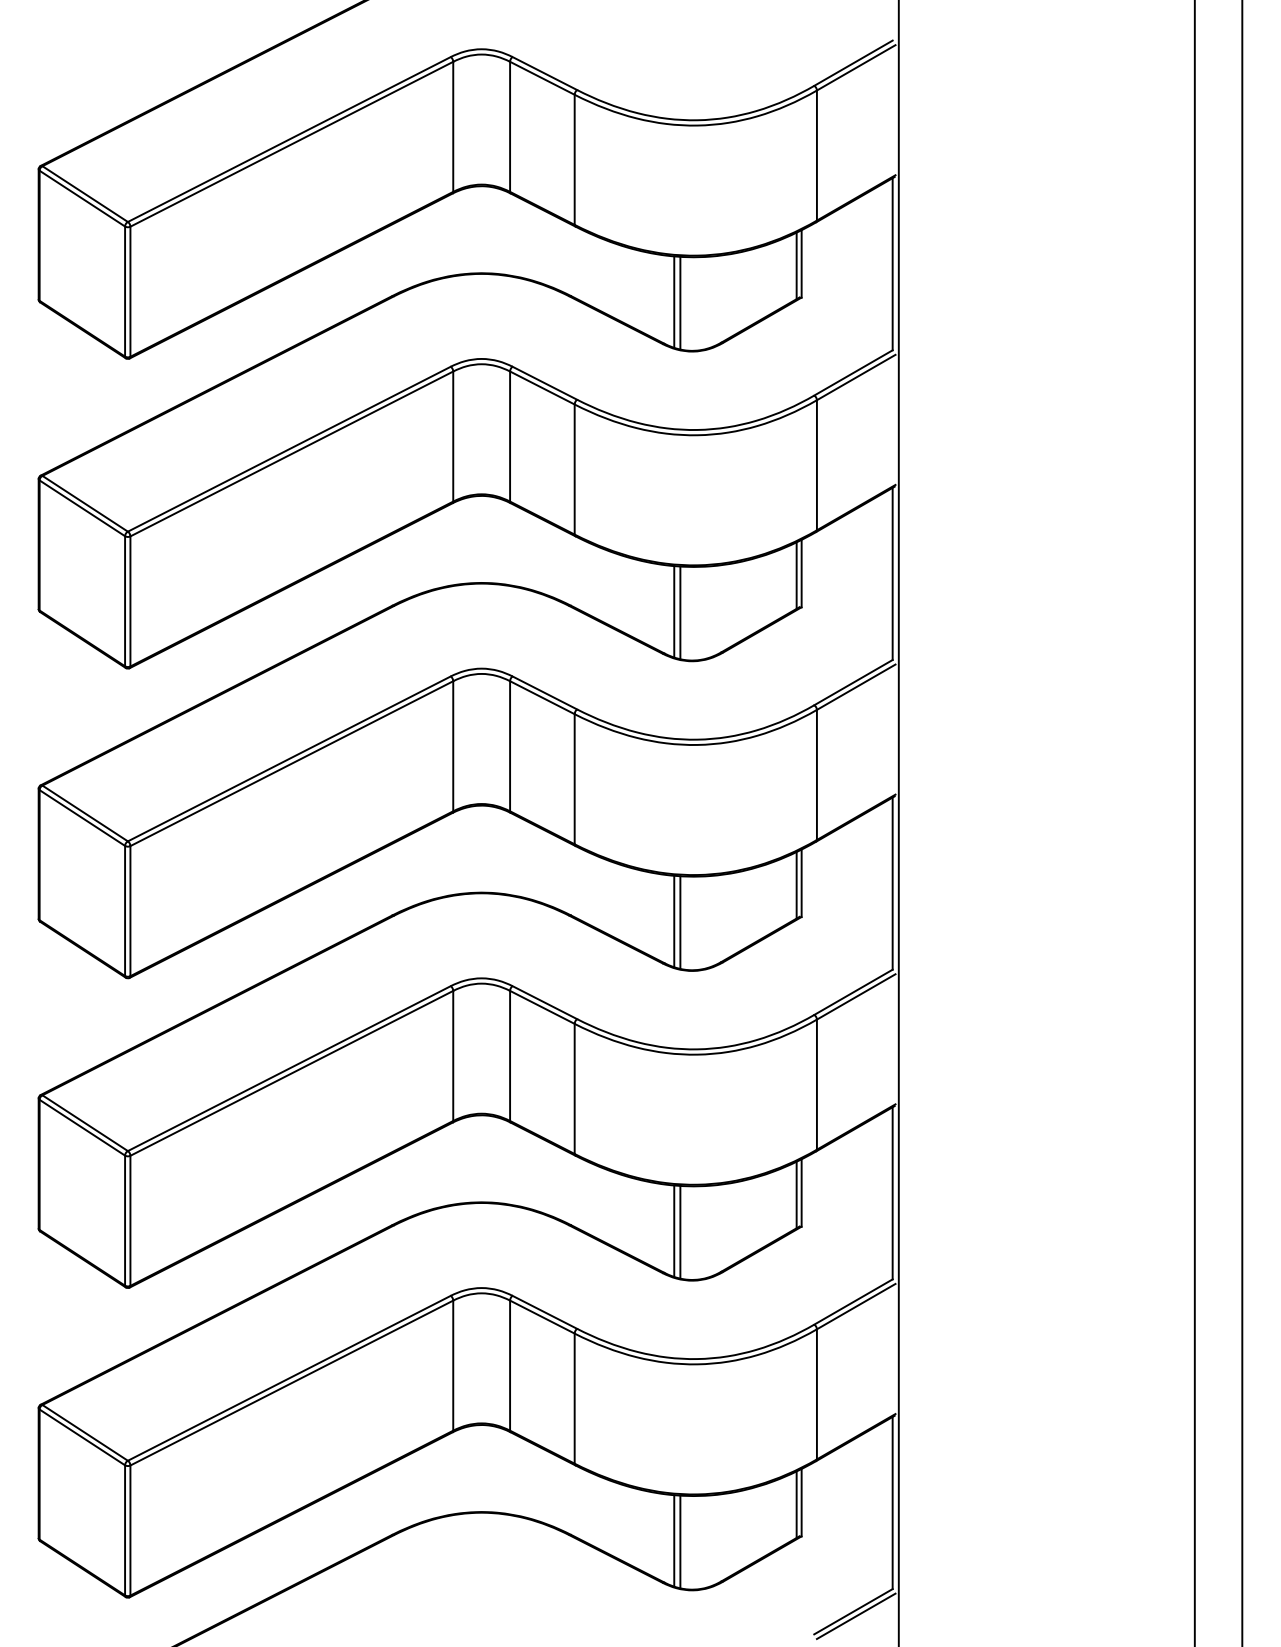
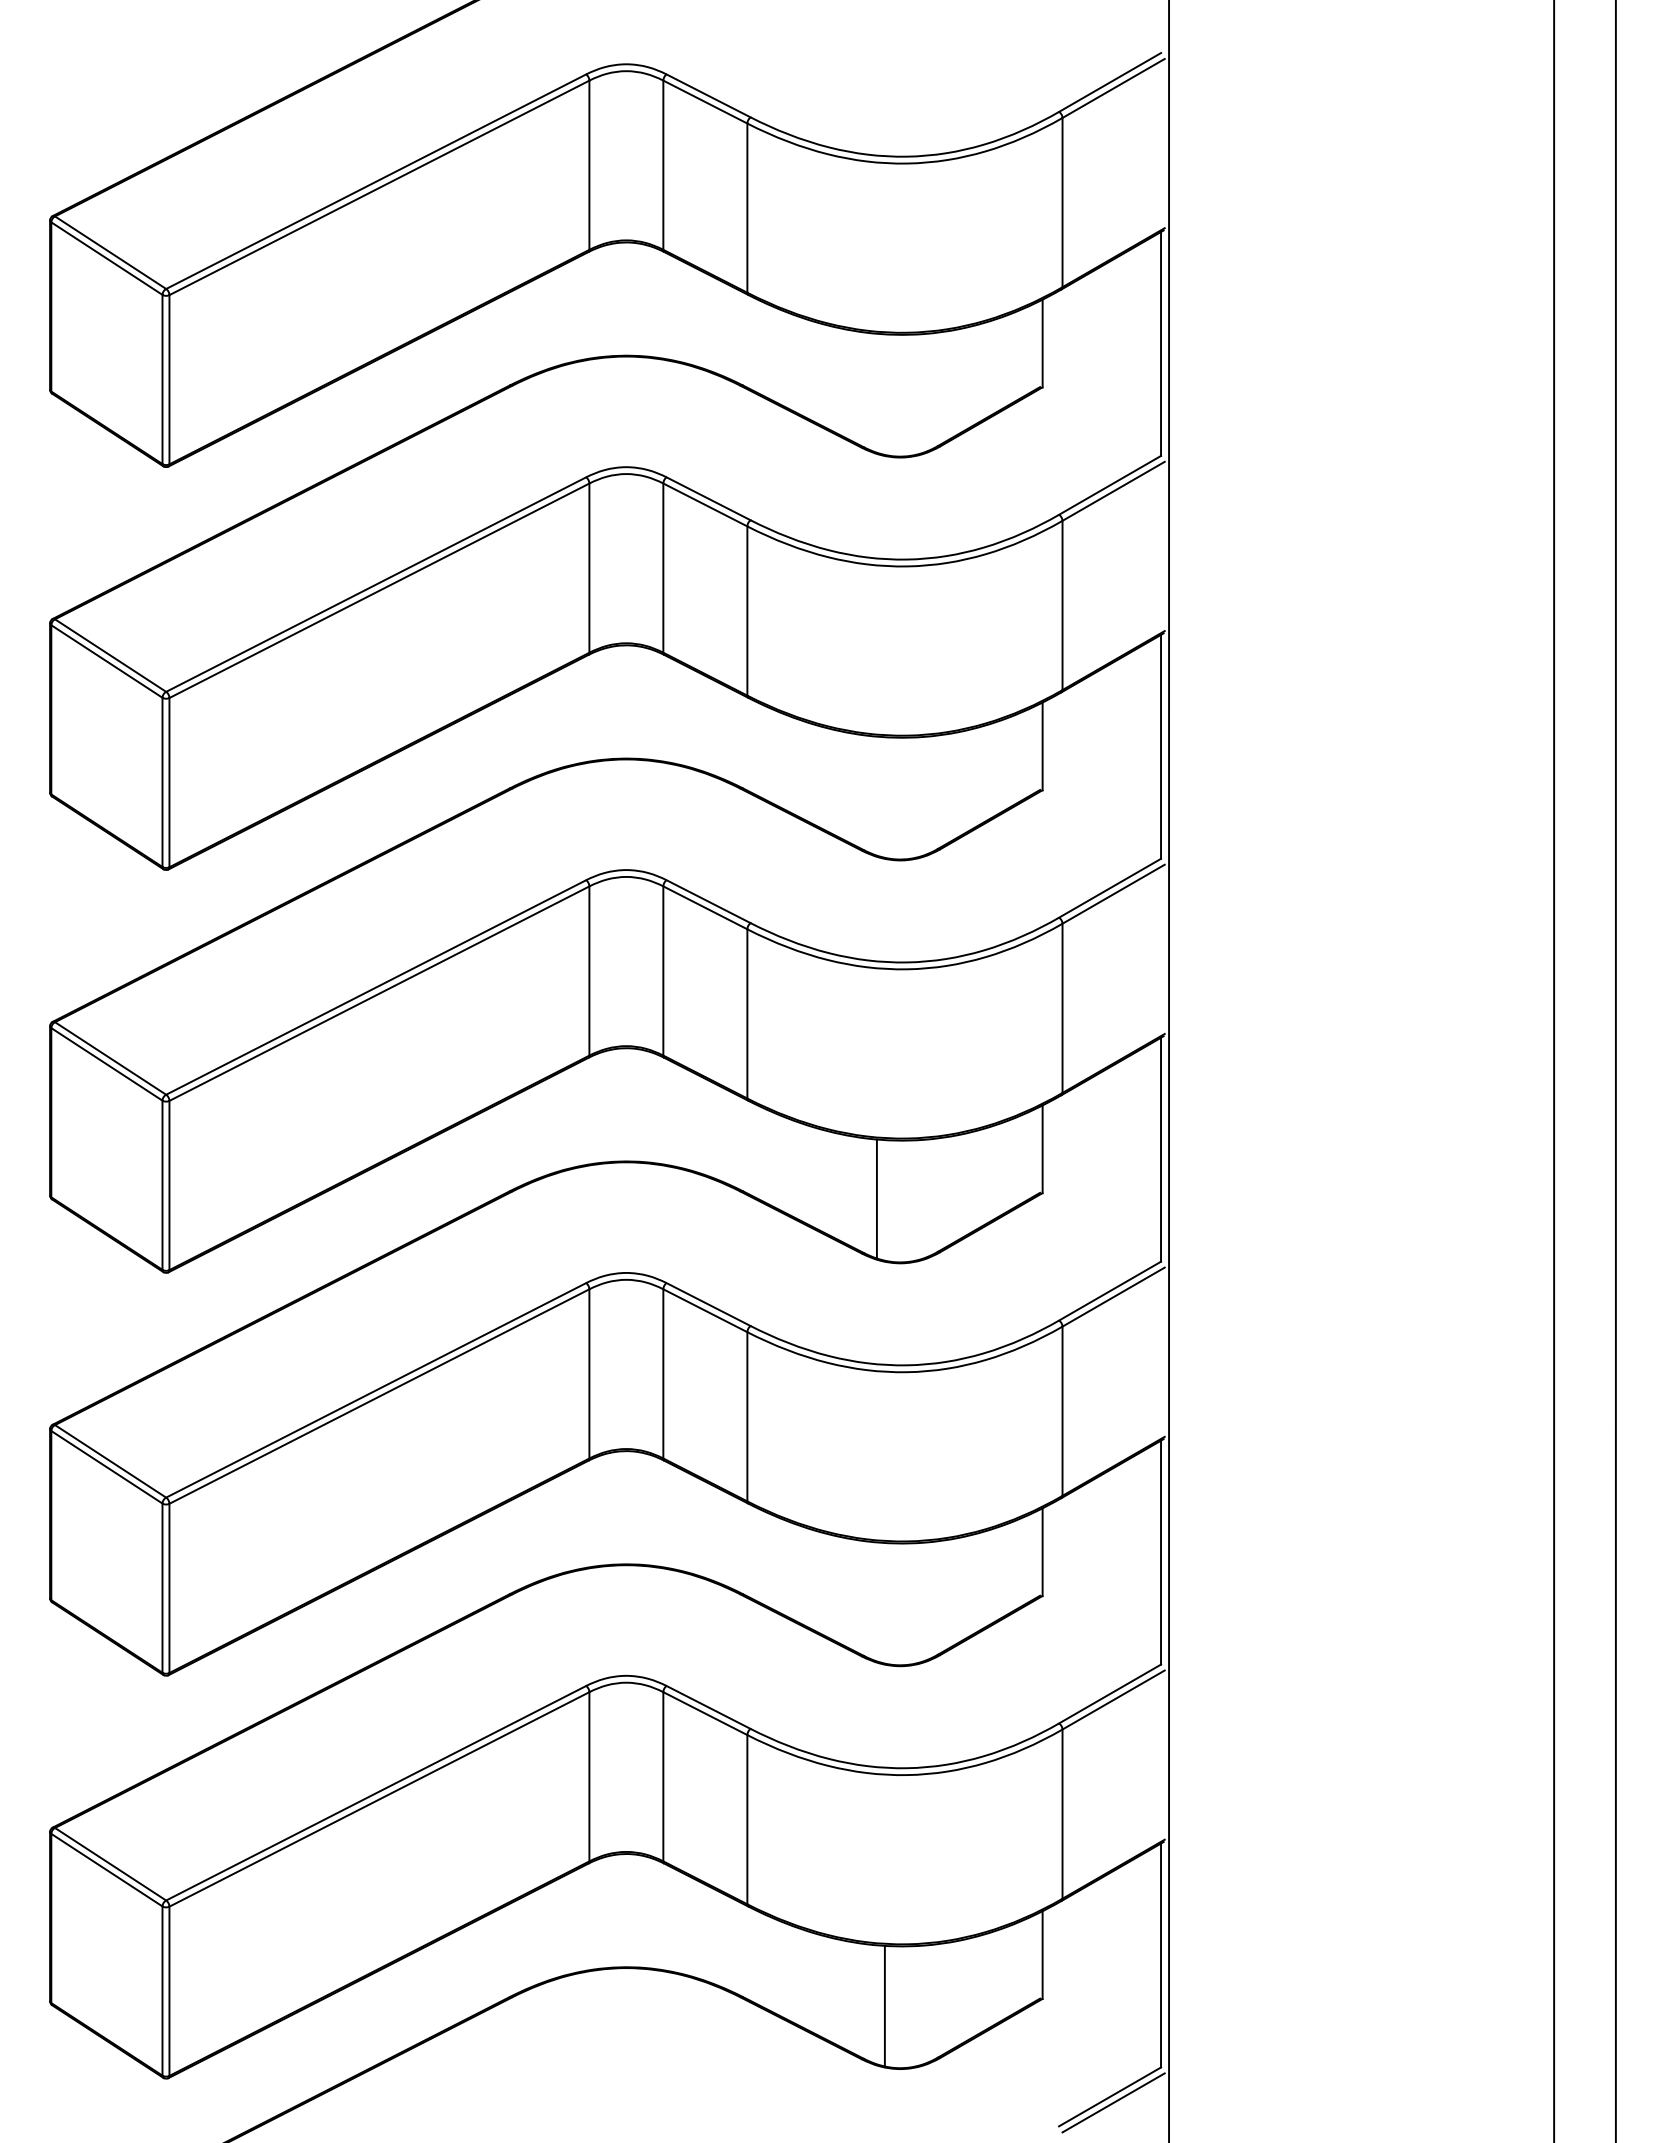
line: (796, 265) -> (1036, 345), removed
line: (673, 301) -> (876, 392), removed
line: (680, 303) -> (884, 394), removed
line: (796, 575) -> (1036, 748), removed
line: (673, 611) -> (876, 795), removed
line: (680, 612) -> (884, 797), removed
line: (796, 884) -> (1036, 1151), removed
line: (680, 922) -> (884, 1200), removed
line: (796, 1194) -> (1036, 1554), removed
line: (673, 1230) -> (876, 1601), removed
line: (680, 1232) -> (884, 1603), removed
line: (796, 1504) -> (1036, 1957), removed
line: (673, 1540) -> (876, 2004), removed

